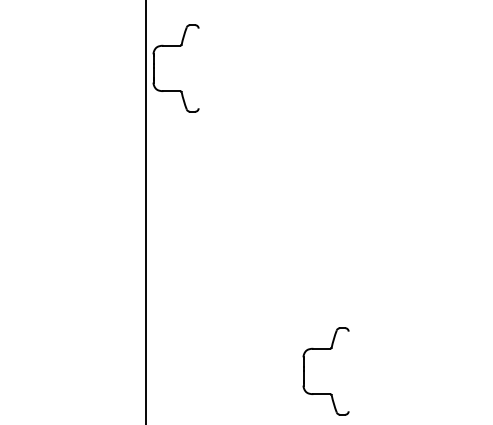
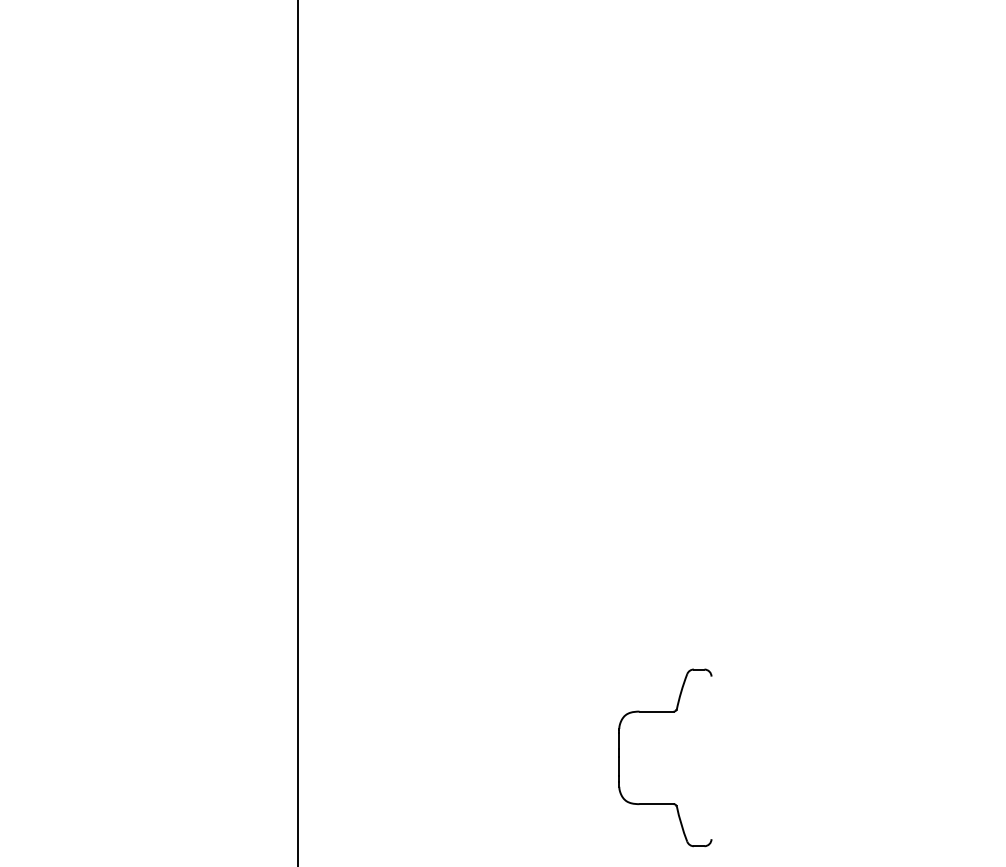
part: (154, 68) -> (315, 139), removed

